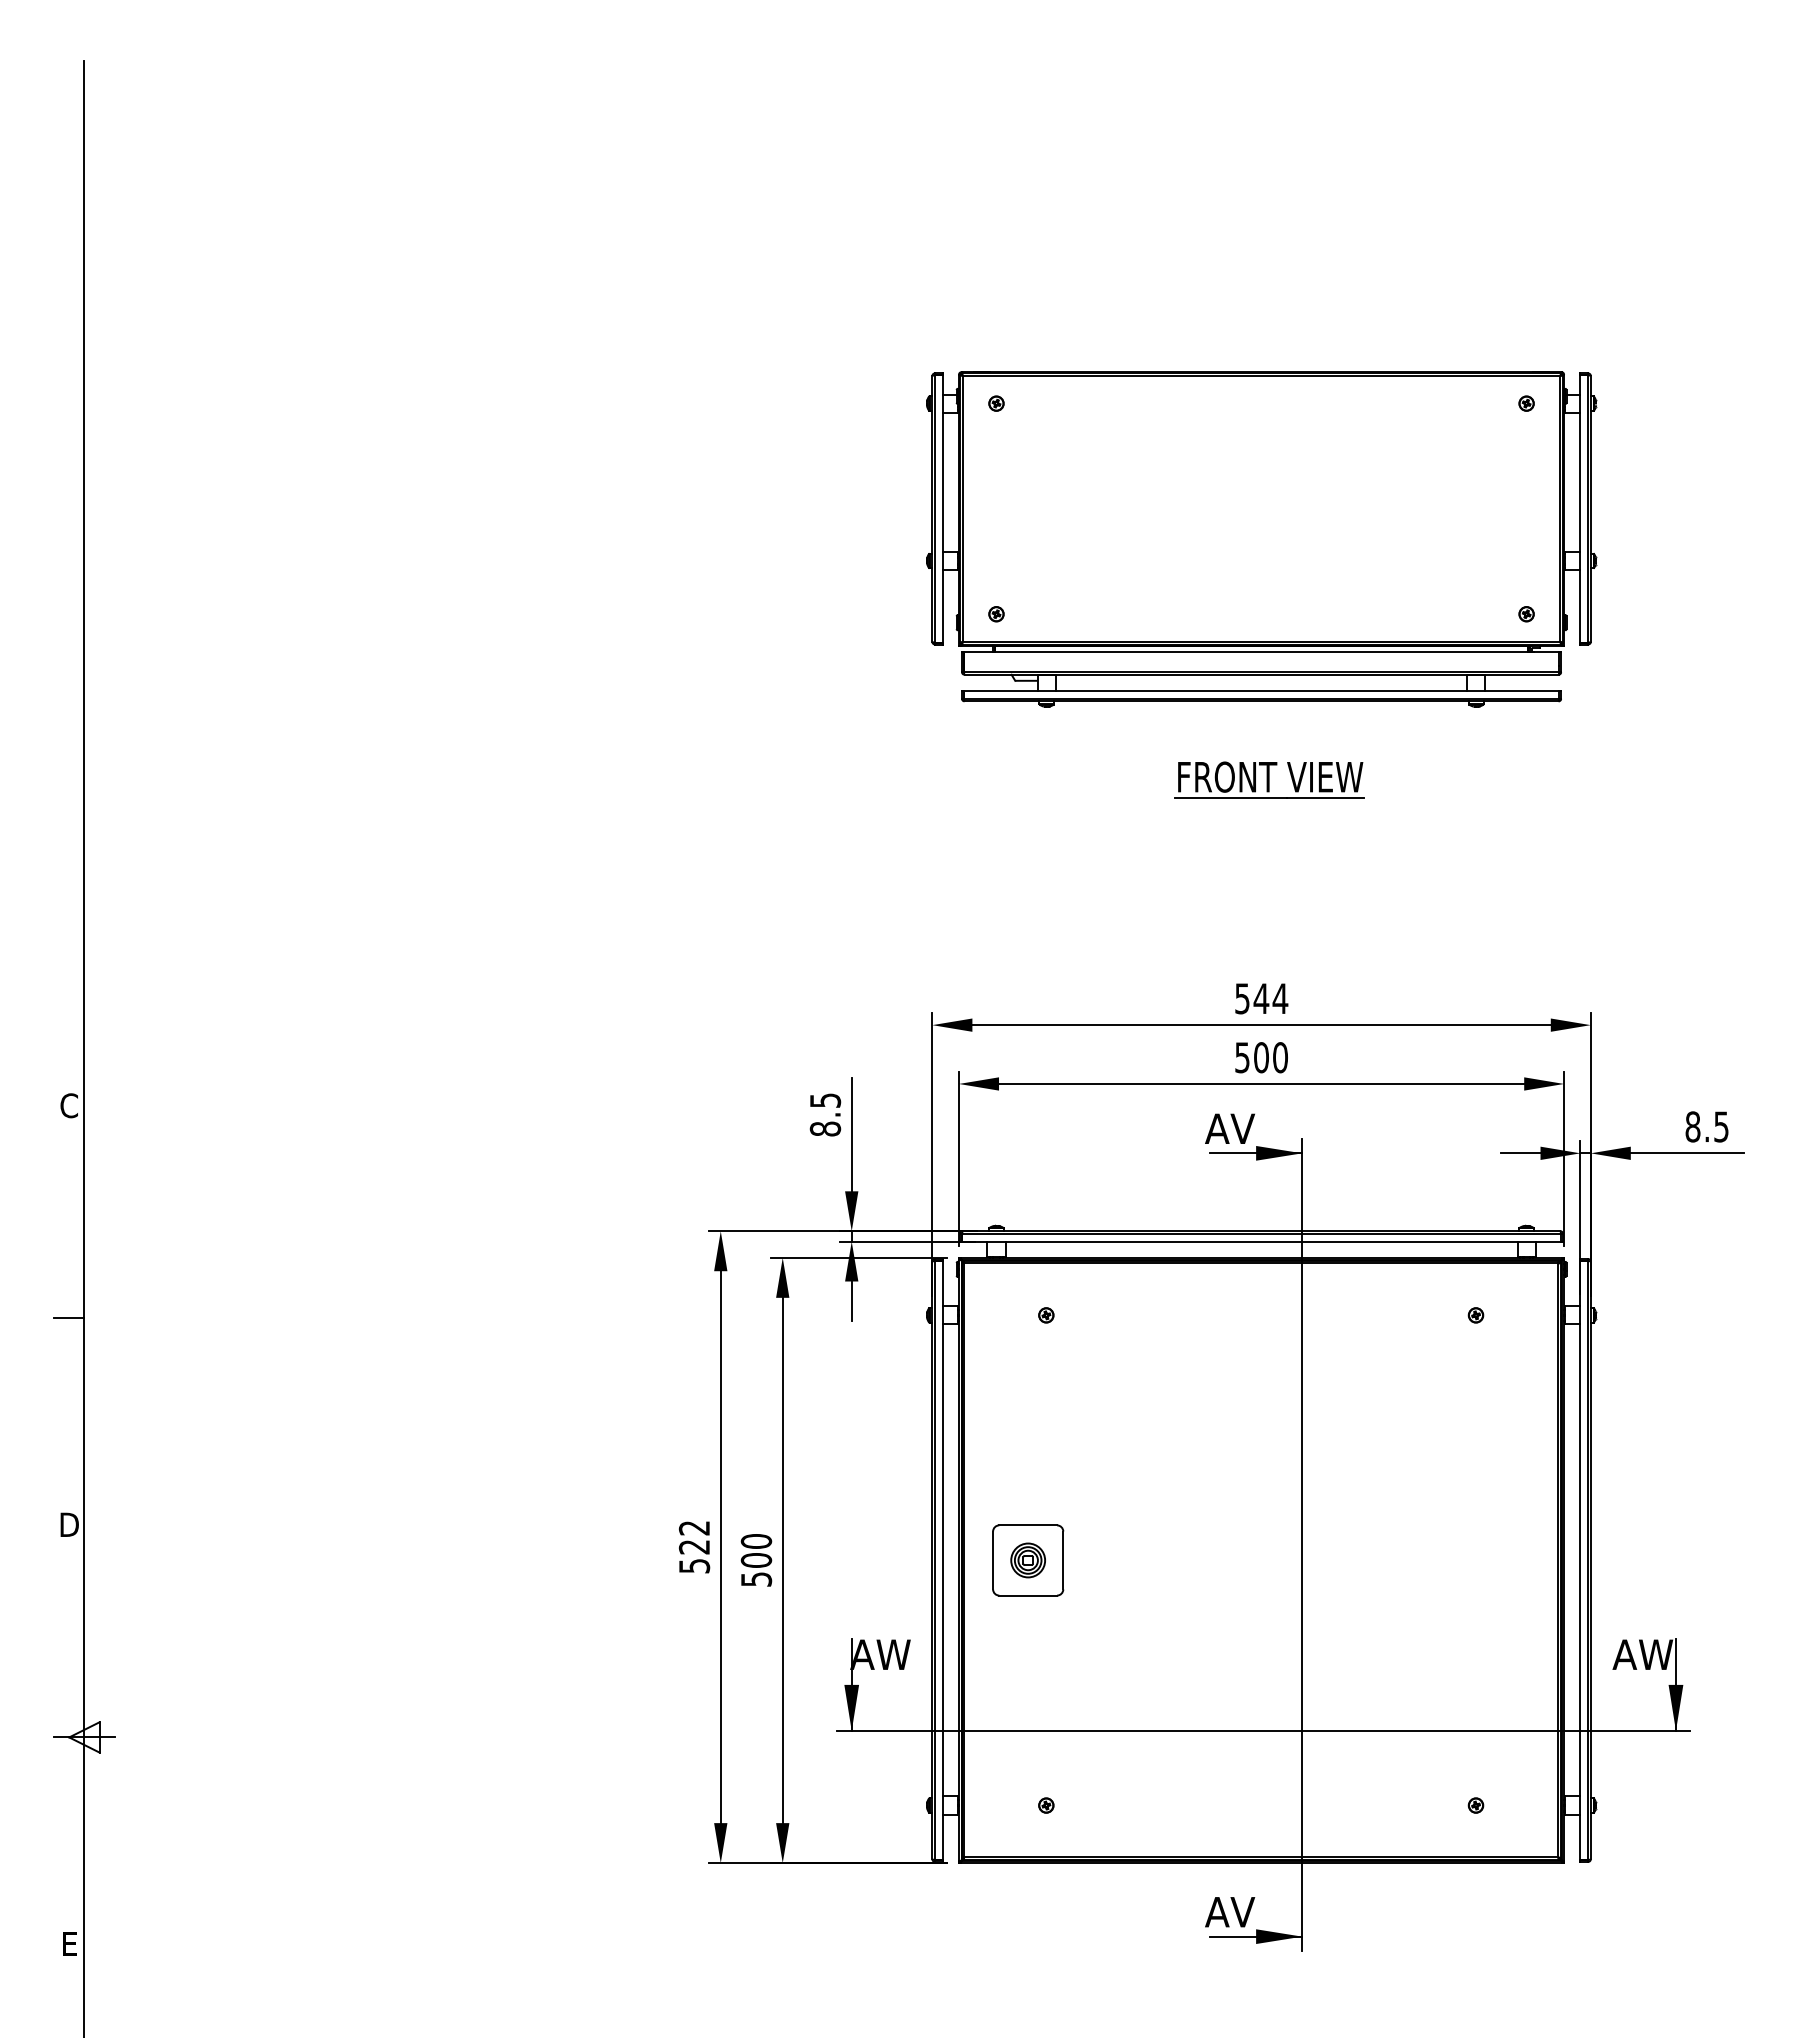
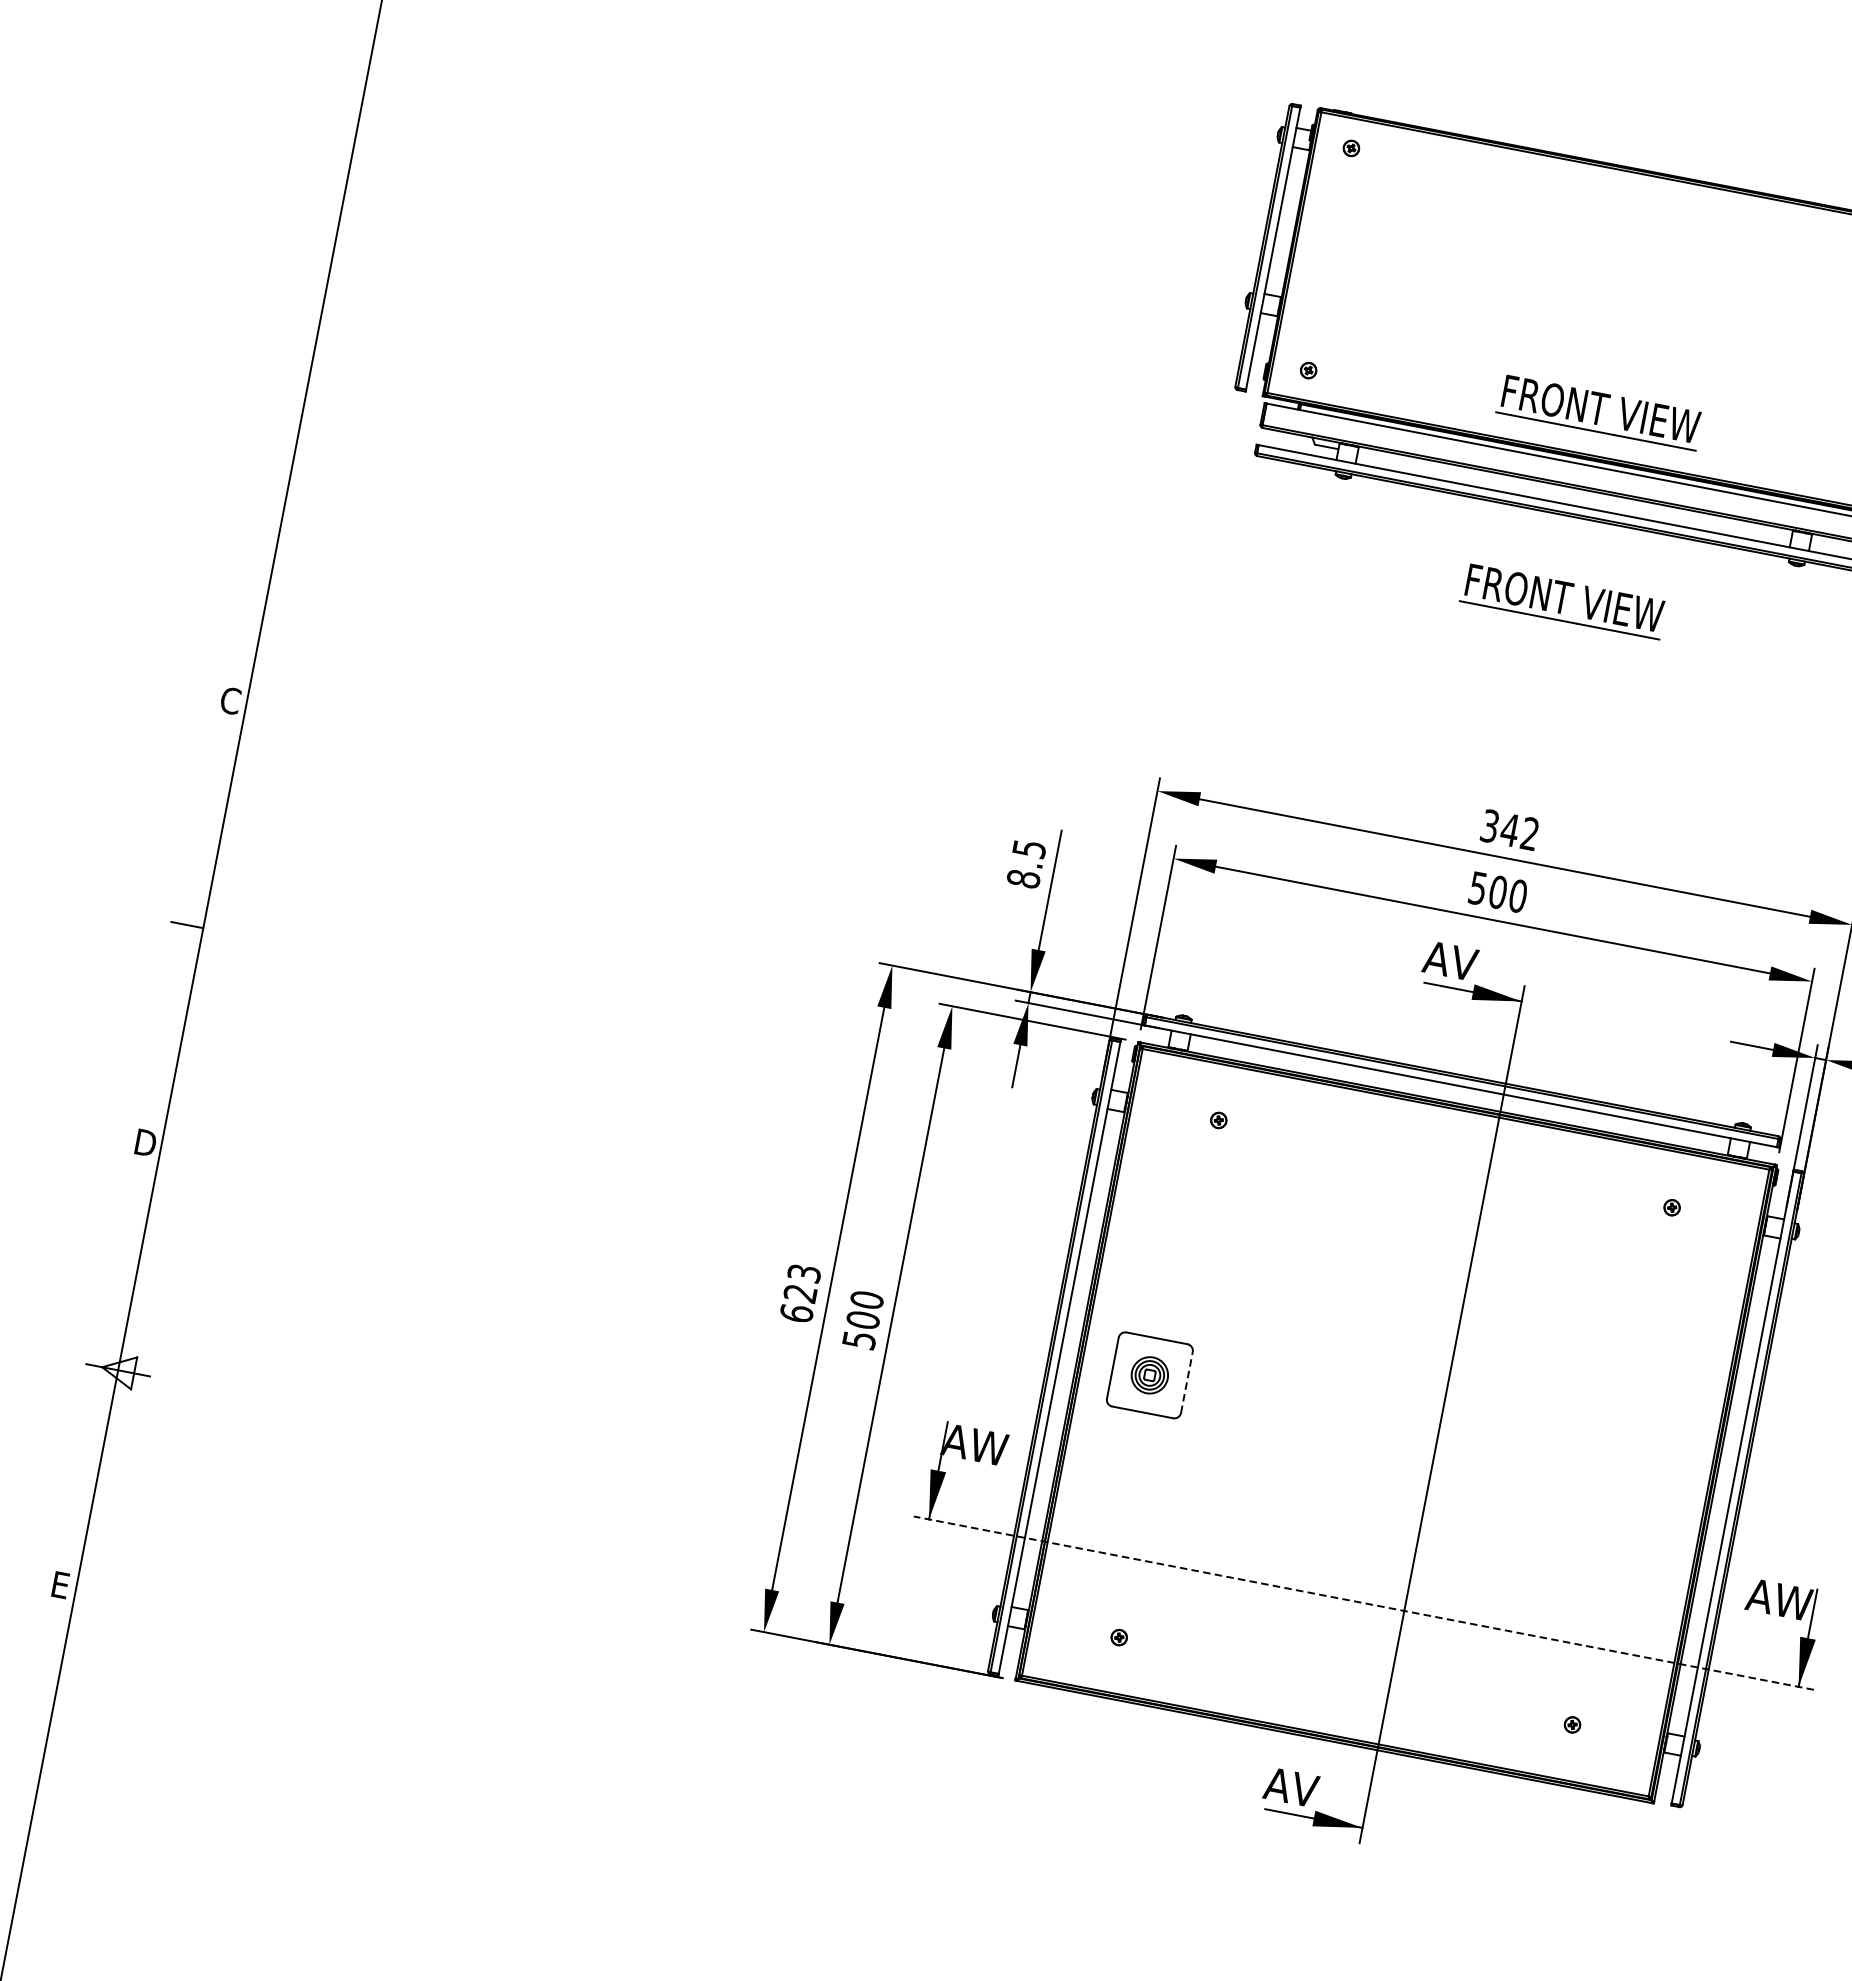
part: (1269, 600) -> (1599, 411), added
text: (1261, 998) -> (1510, 829), 544 -> 342
text: (694, 1547) -> (800, 1293), 522 -> 623
line: (1063, 1560) -> (1187, 1382), solid -> dashed
line: (1263, 1731) -> (1363, 1603), solid -> dashed

